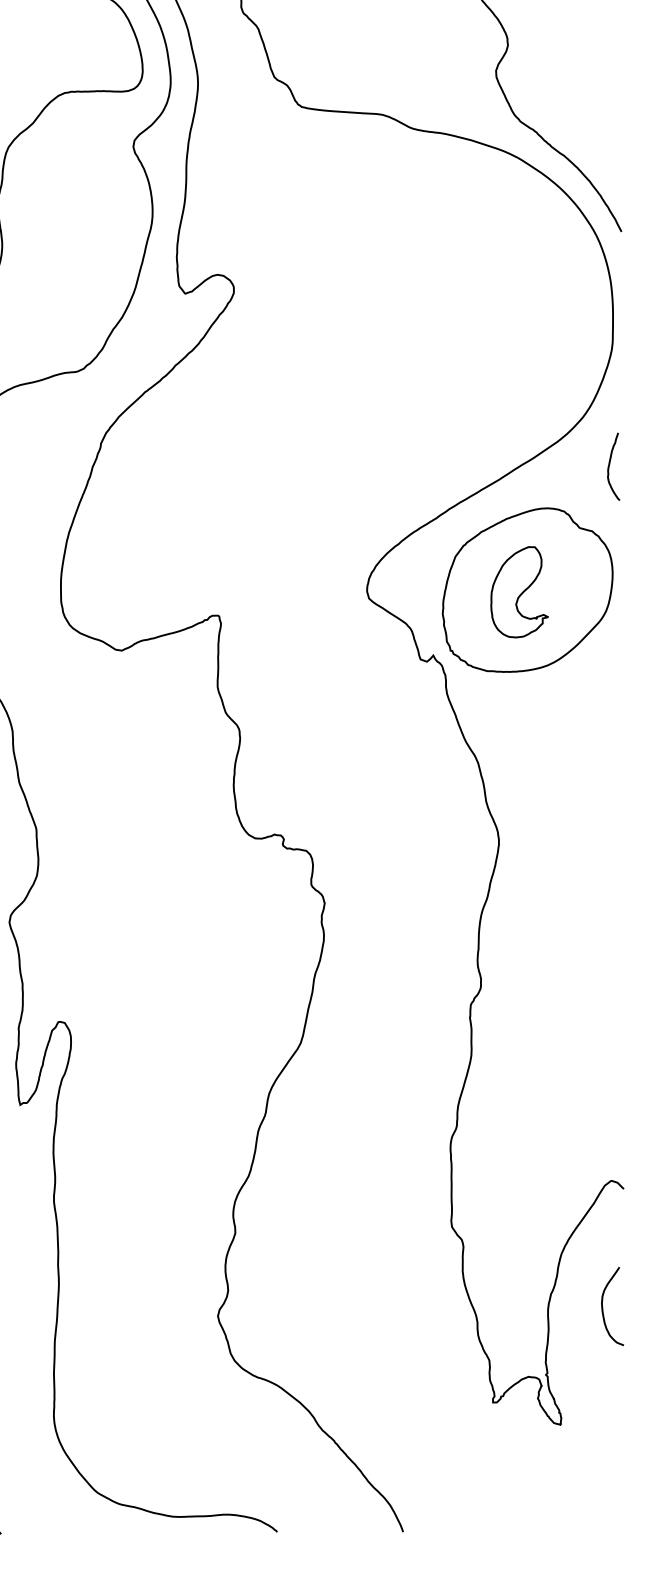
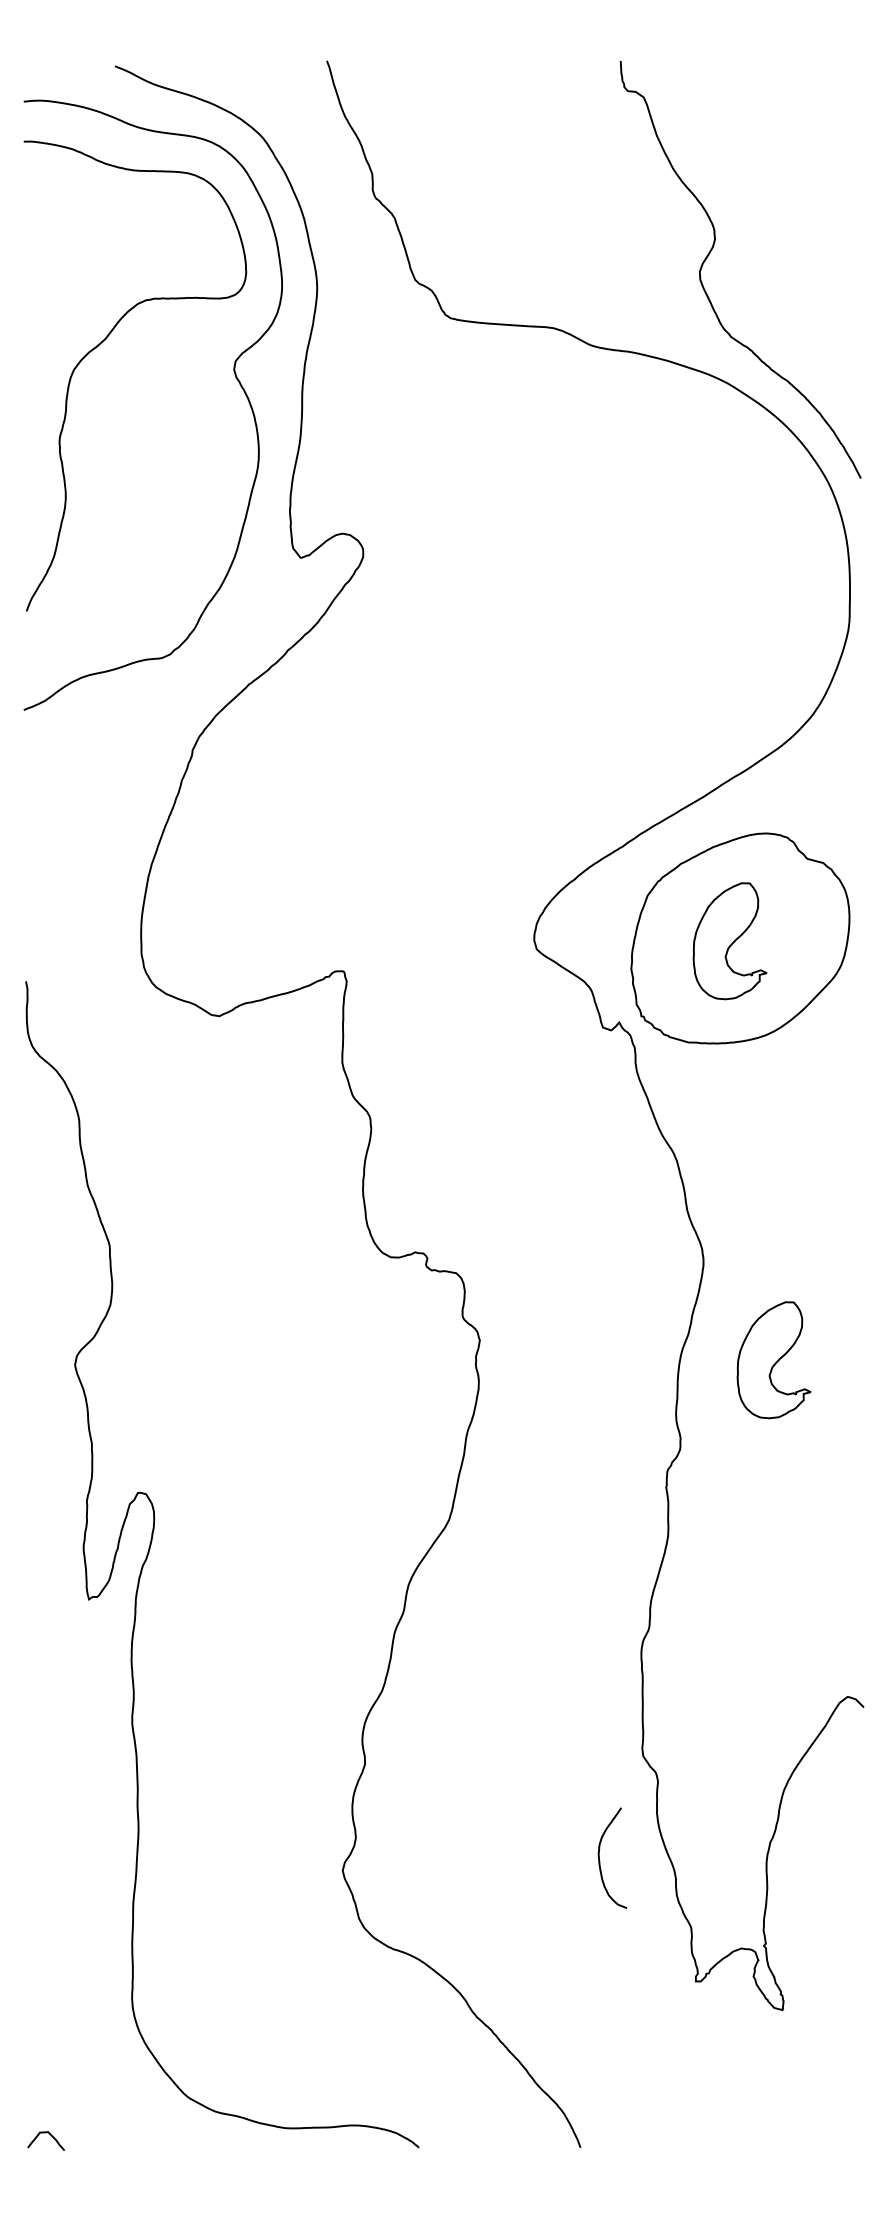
curve: (610, 463) -> (846, 776), removed
part: (553, 918) -> (773, 1360), added
curve: (603, 1308) -> (600, 1860), moved

